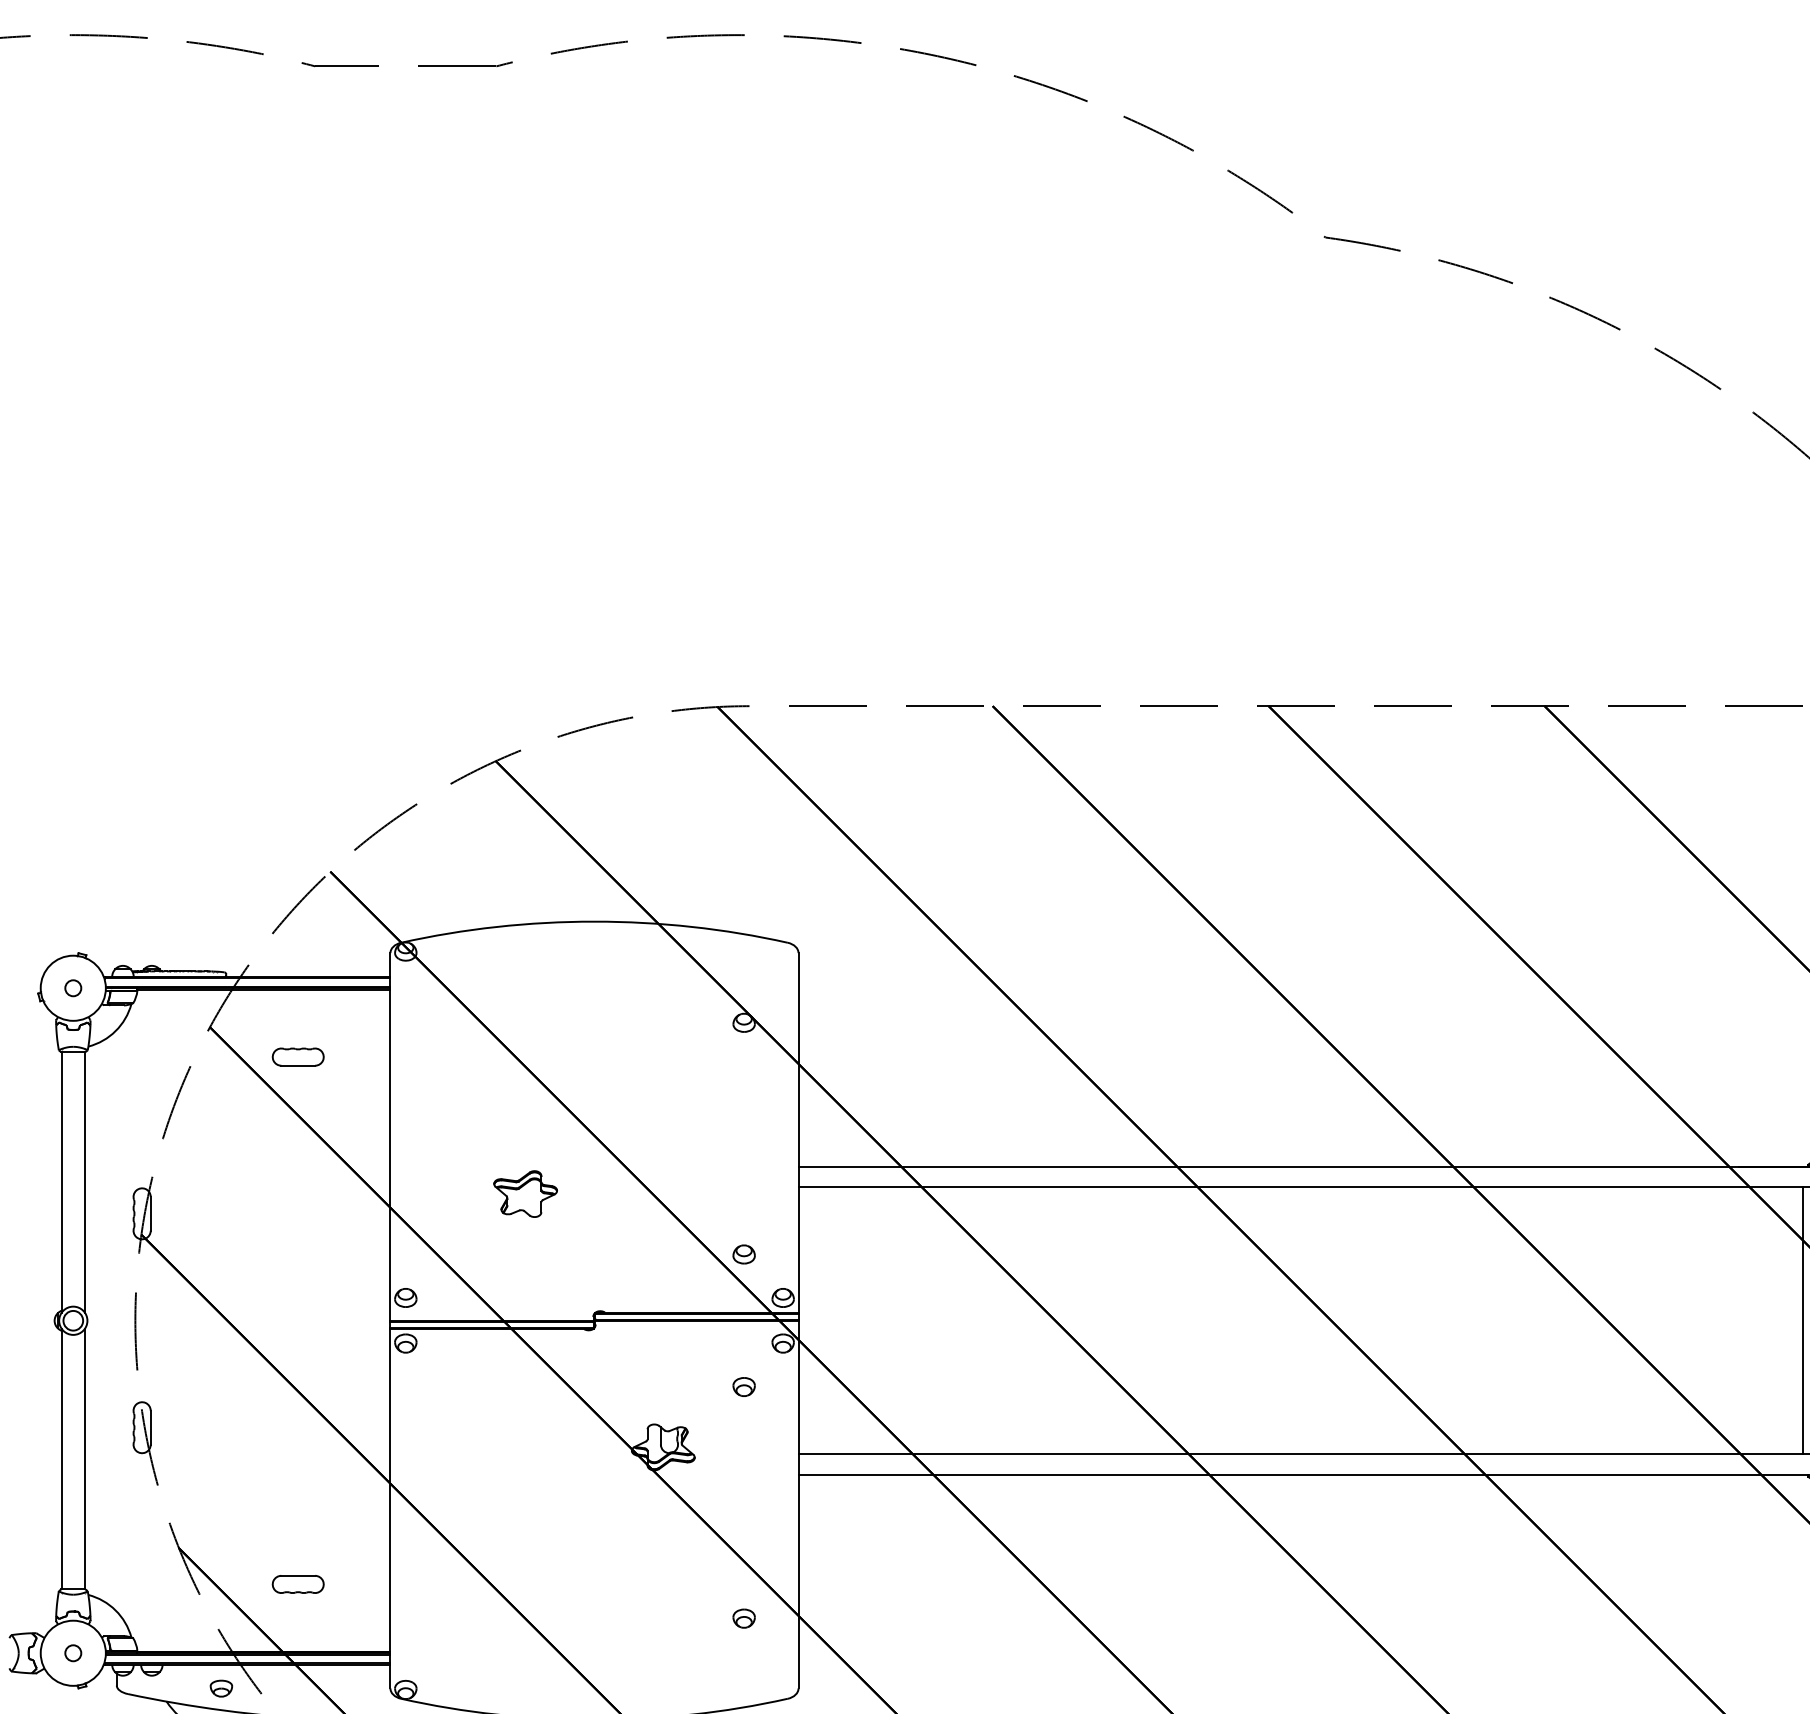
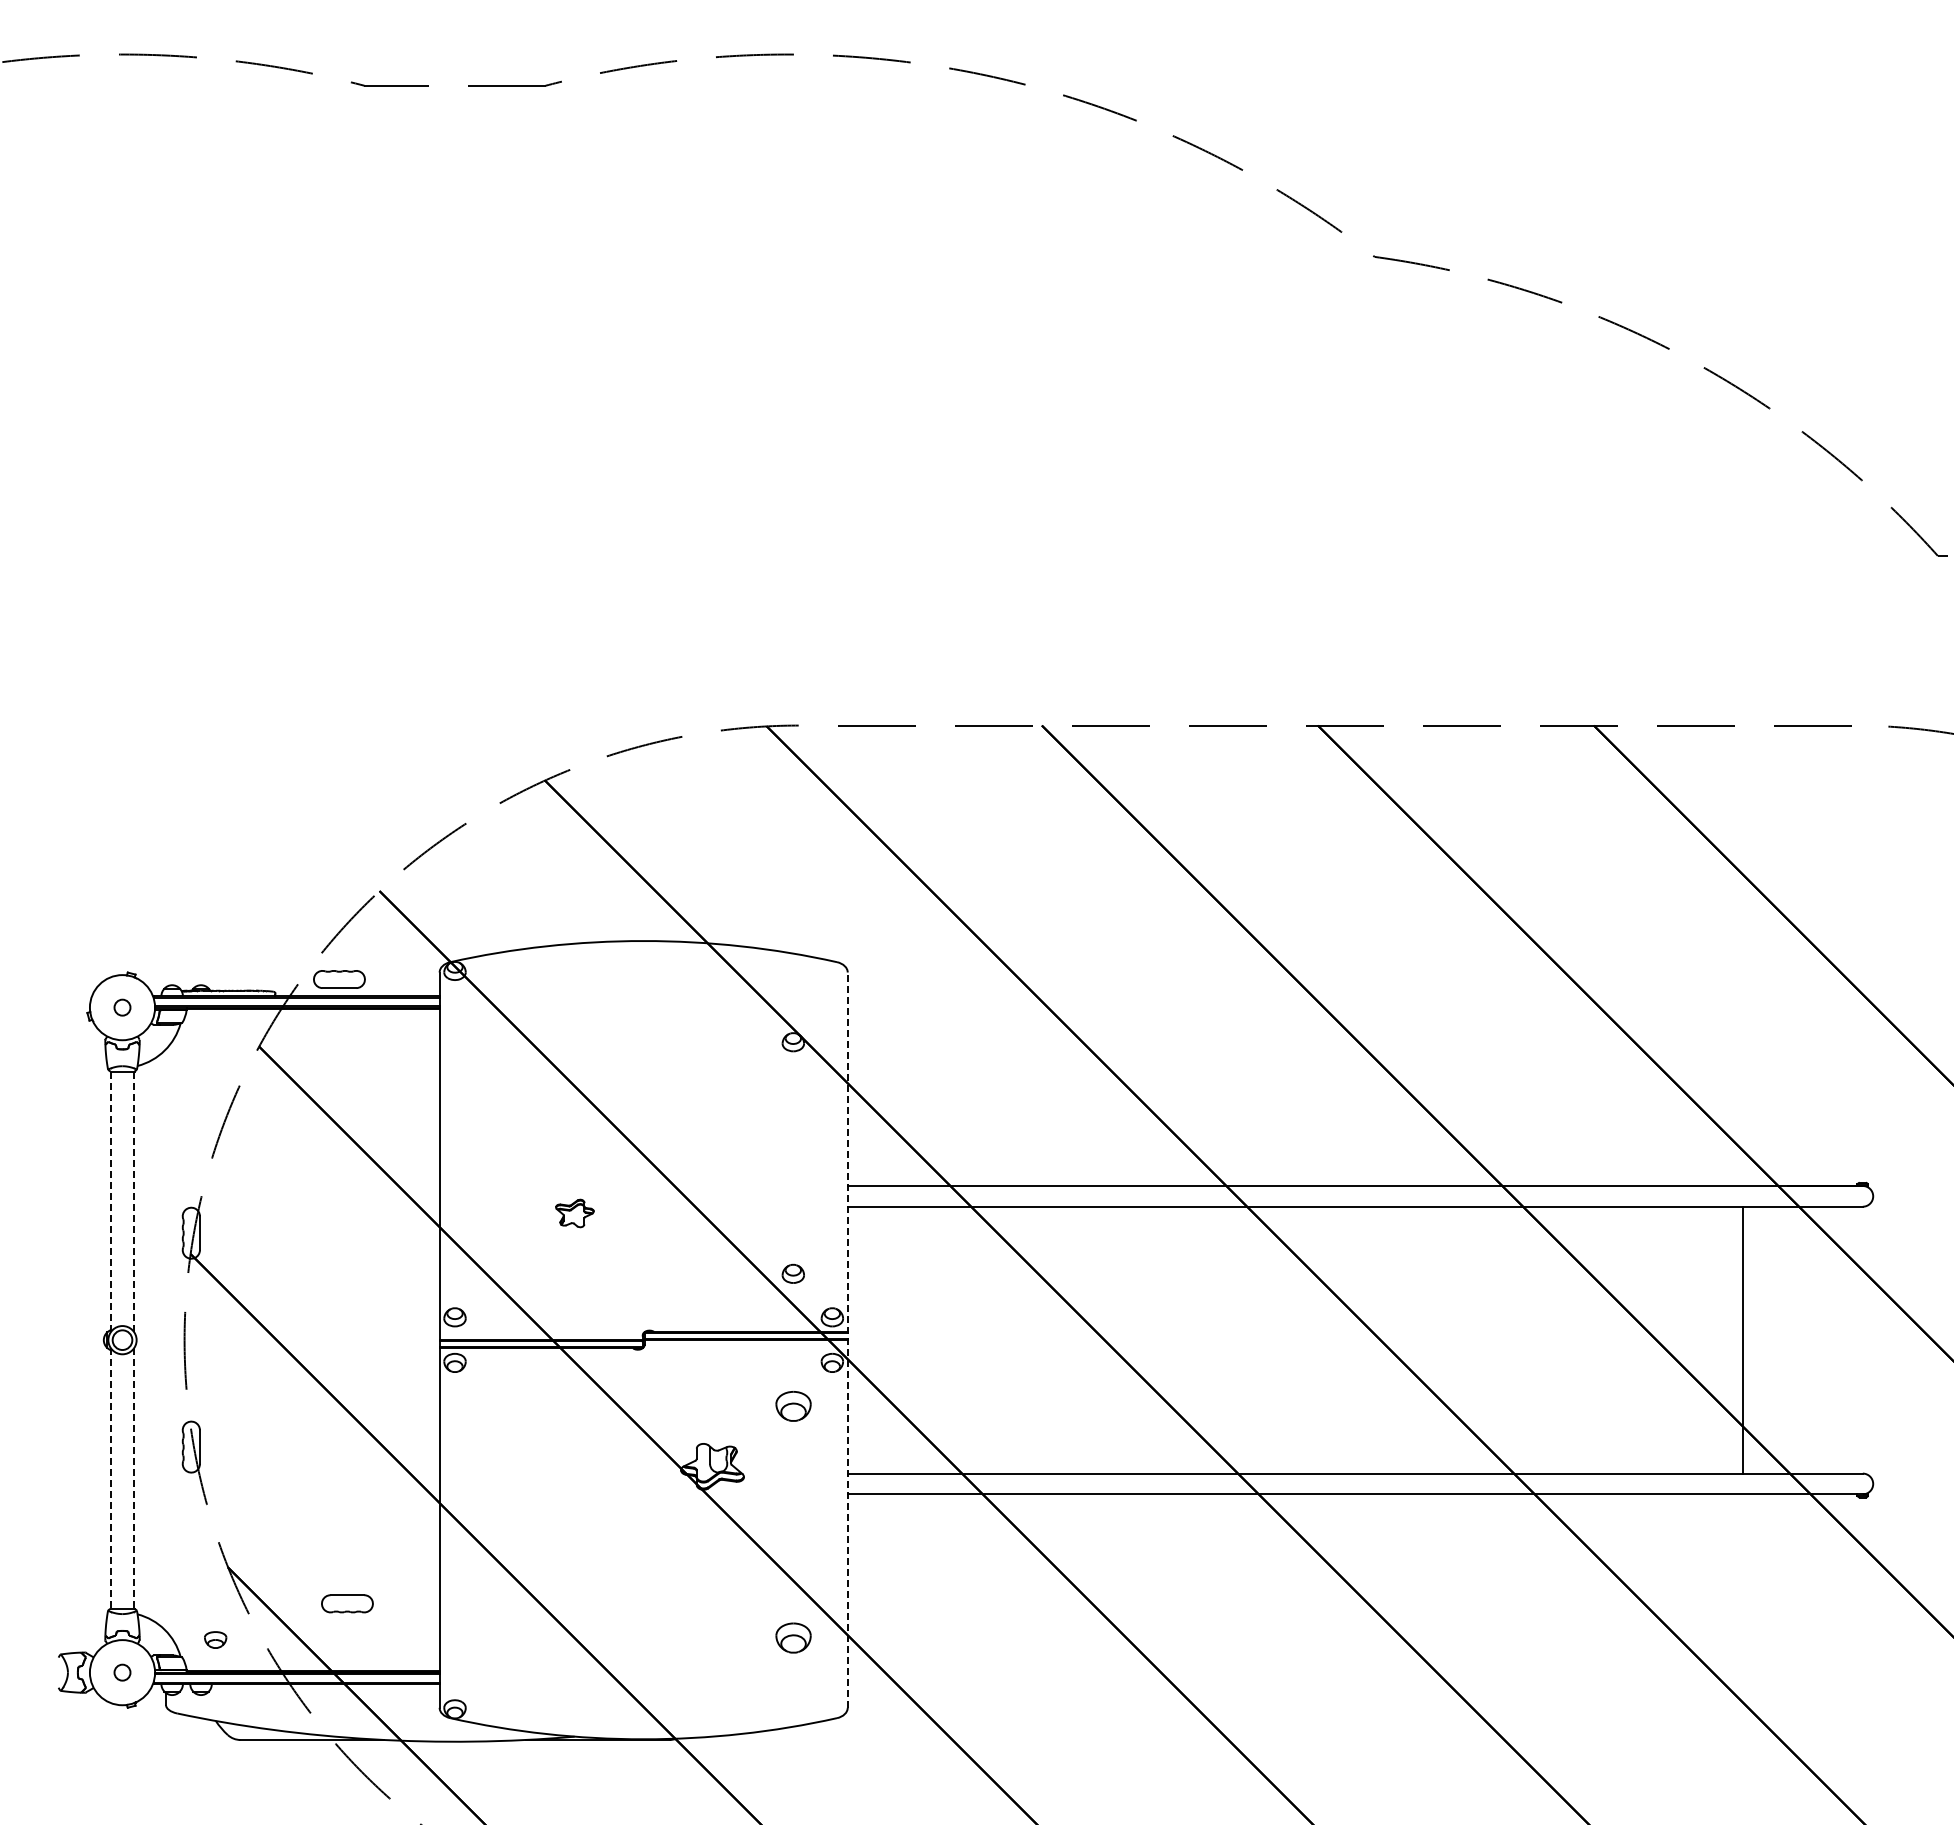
part: (298, 1057) -> (339, 979), moved
line: (61, 1183) -> (110, 1202), solid -> dashed
line: (85, 1183) -> (134, 1202), solid -> dashed
part: (525, 1194) -> (574, 1213), size x0.6
line: (1803, 1320) -> (1743, 1339), moved
line: (798, 1321) -> (847, 1340), solid -> dashed
part: (743, 1387) -> (792, 1406), size x1.6
line: (61, 1459) -> (110, 1478), solid -> dashed
line: (85, 1459) -> (134, 1478), solid -> dashed
part: (743, 1618) -> (792, 1637), size x1.6
part: (221, 1688) -> (215, 1639), moved

